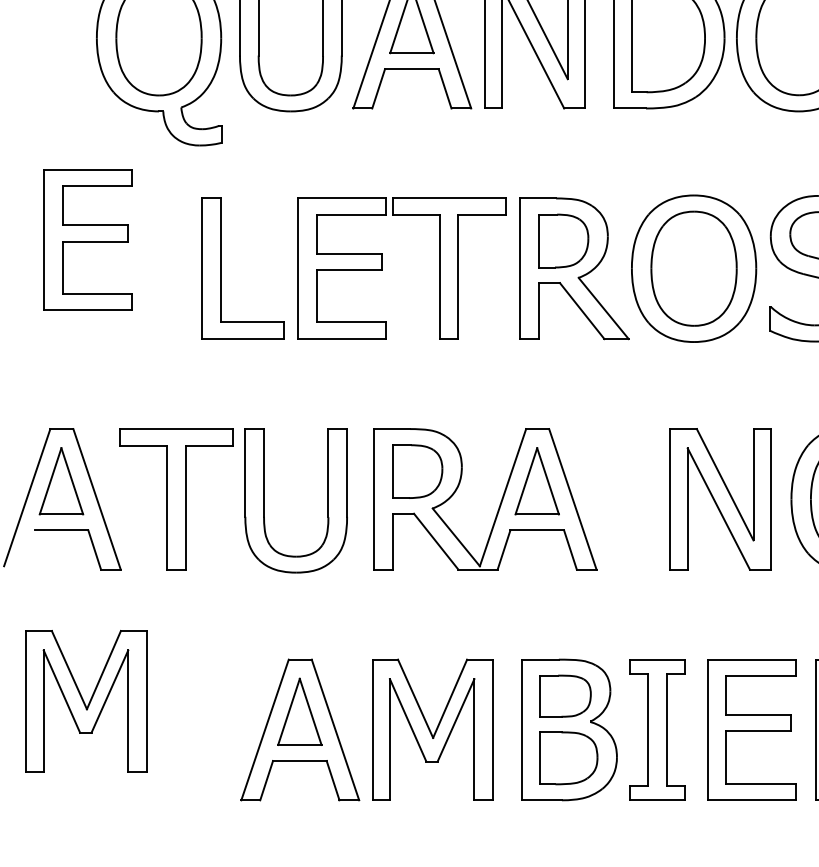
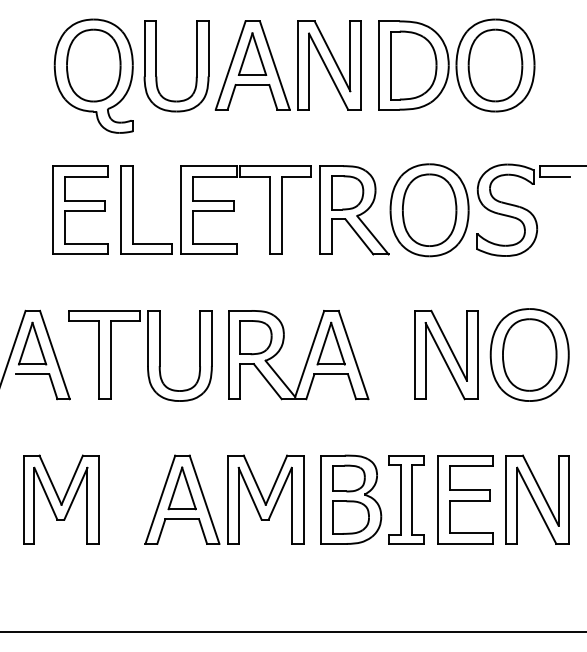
part: (88, 238) -> (80, 209), moved
part: (86, 700) -> (61, 499), moved

